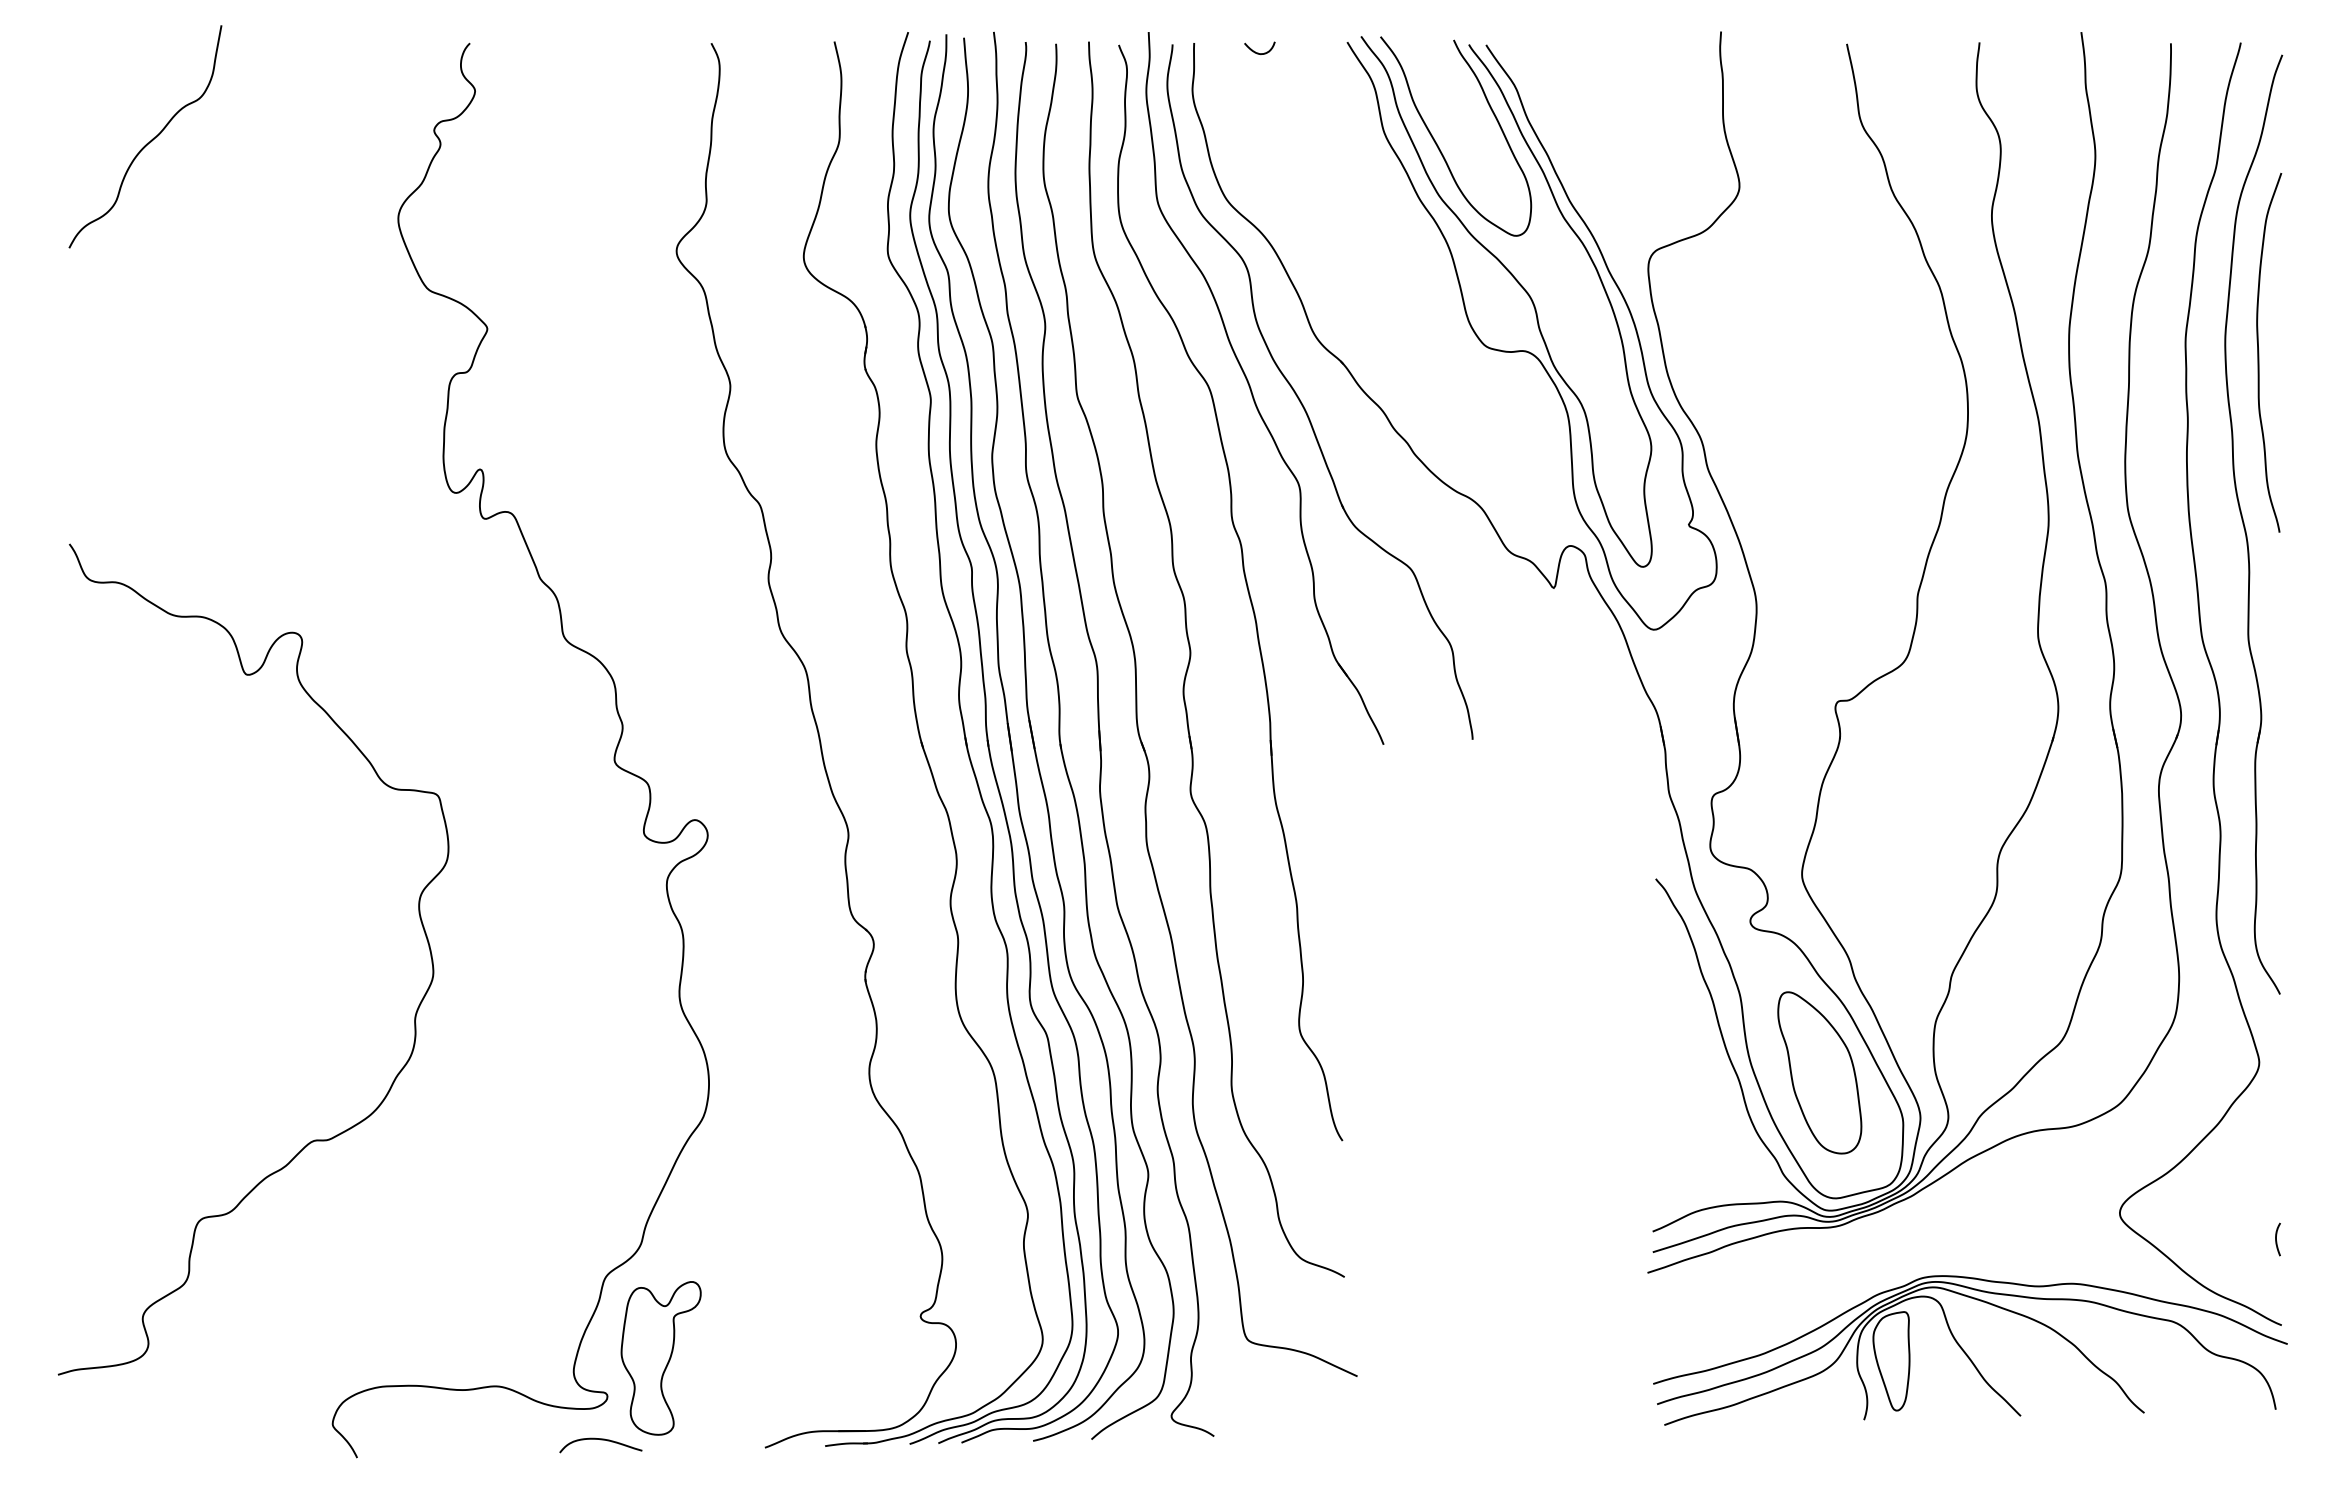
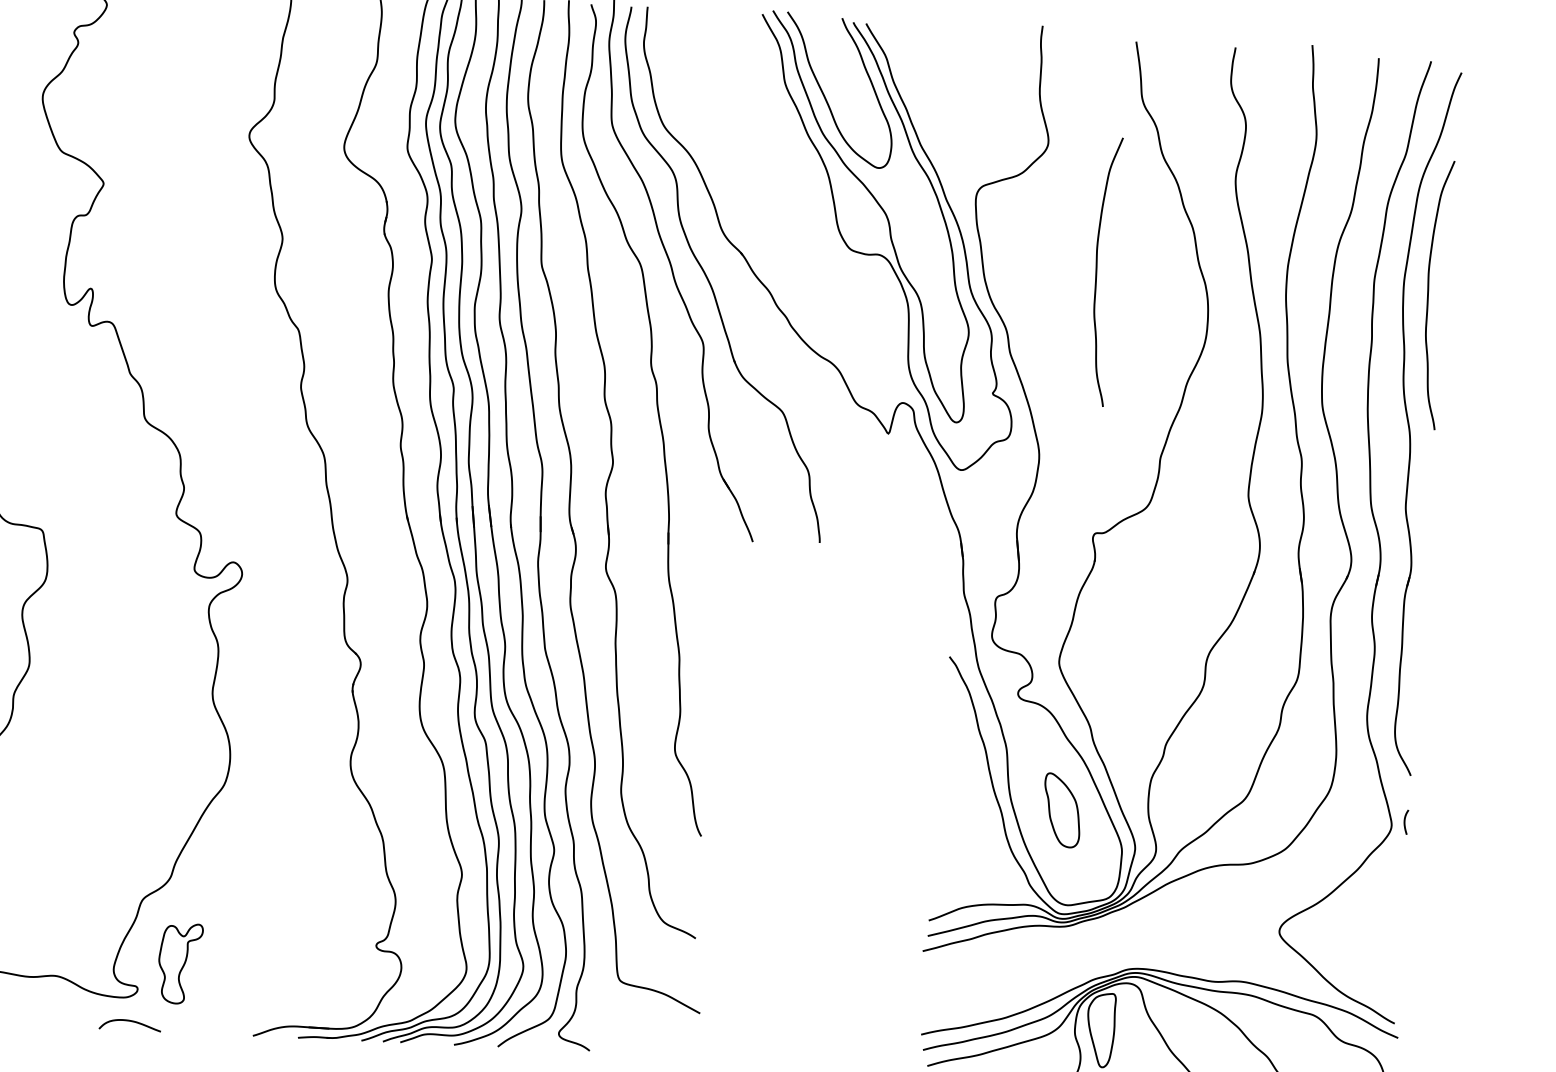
curve: (1258, 52) -> (695, 17), removed
curve: (1816, 352) -> (1097, 271), added
part: (1819, 1072) -> (1061, 810), size x0.6
curve: (2276, 1239) -> (1404, 822), moved
part: (660, 1358) -> (179, 963), size x0.7

